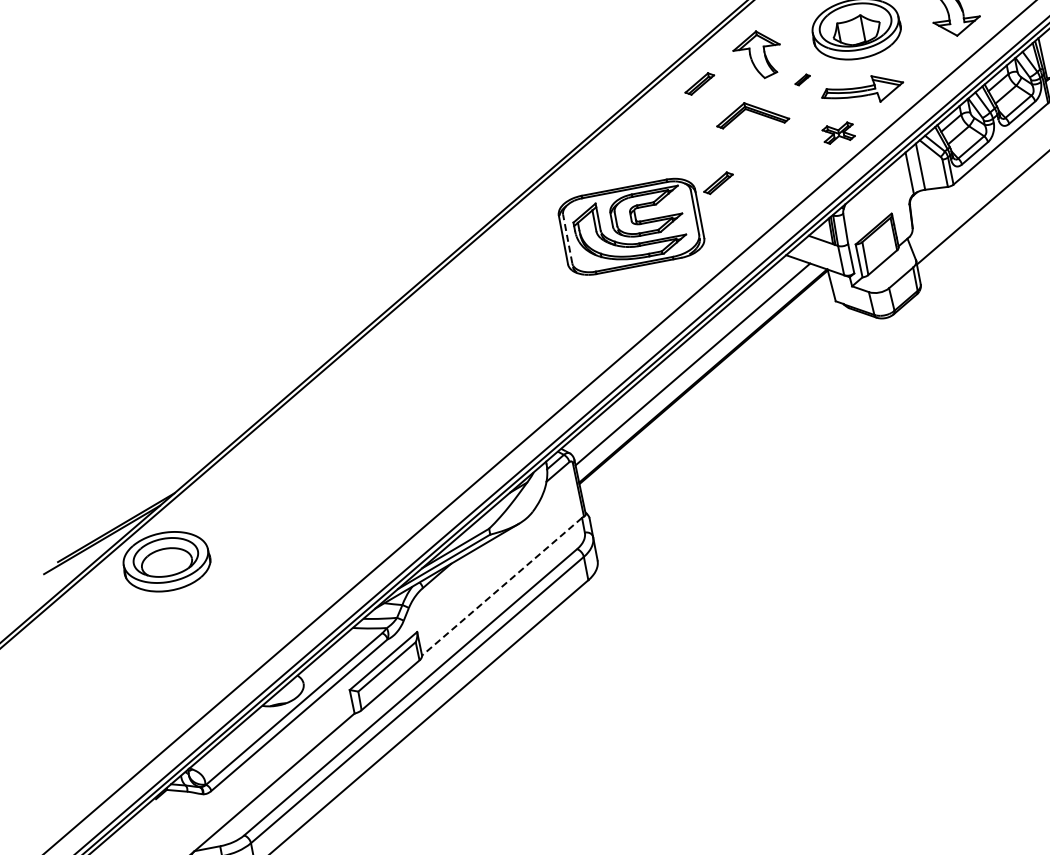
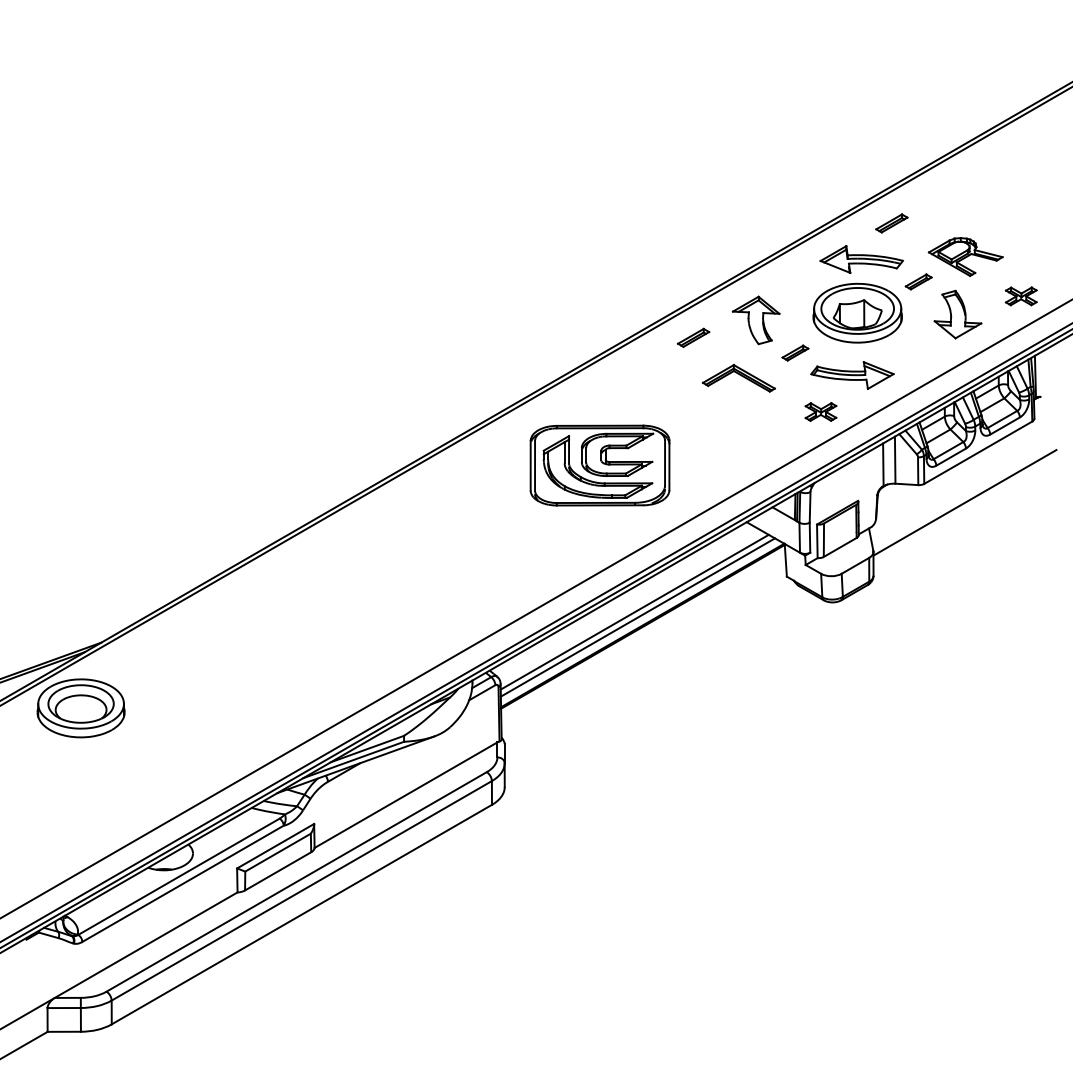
part: (802, 79) -> (795, 352), size x1.67
part: (718, 182) -> (693, 438), removed
line: (568, 238) -> (535, 465), dashed -> solid
line: (696, 369) -> (637, 617), added
line: (502, 586) -> (406, 795), dashed -> solid

